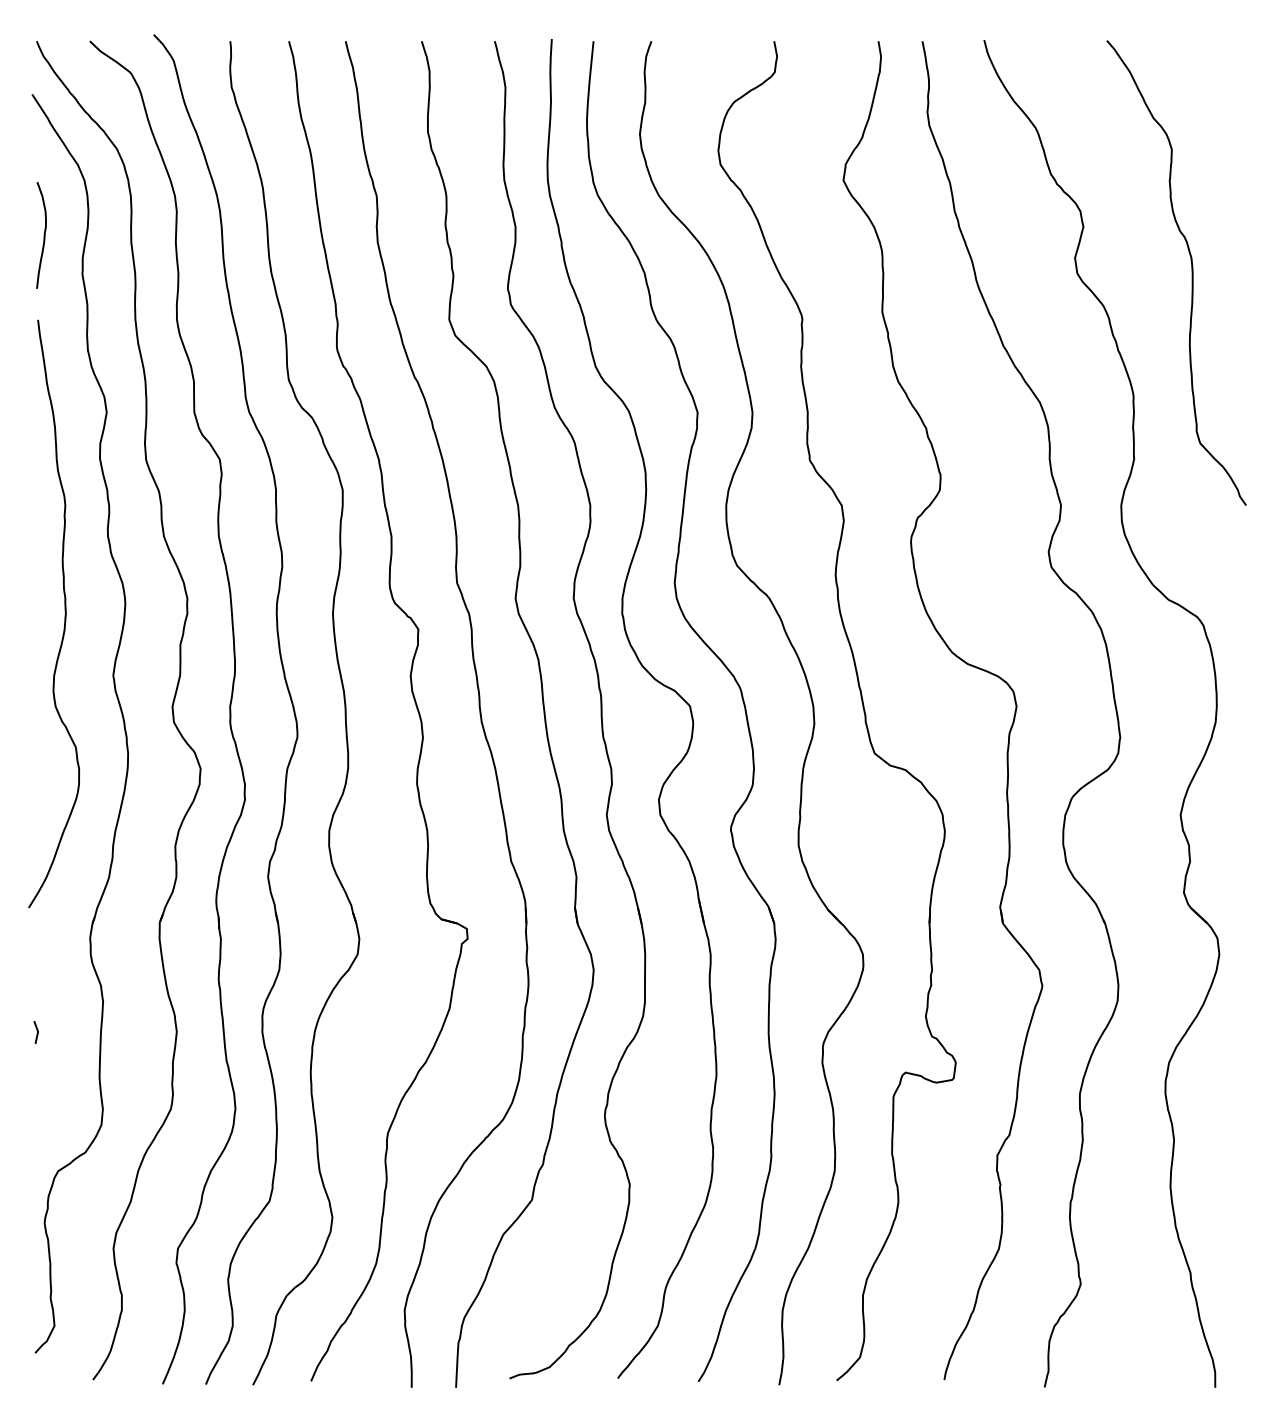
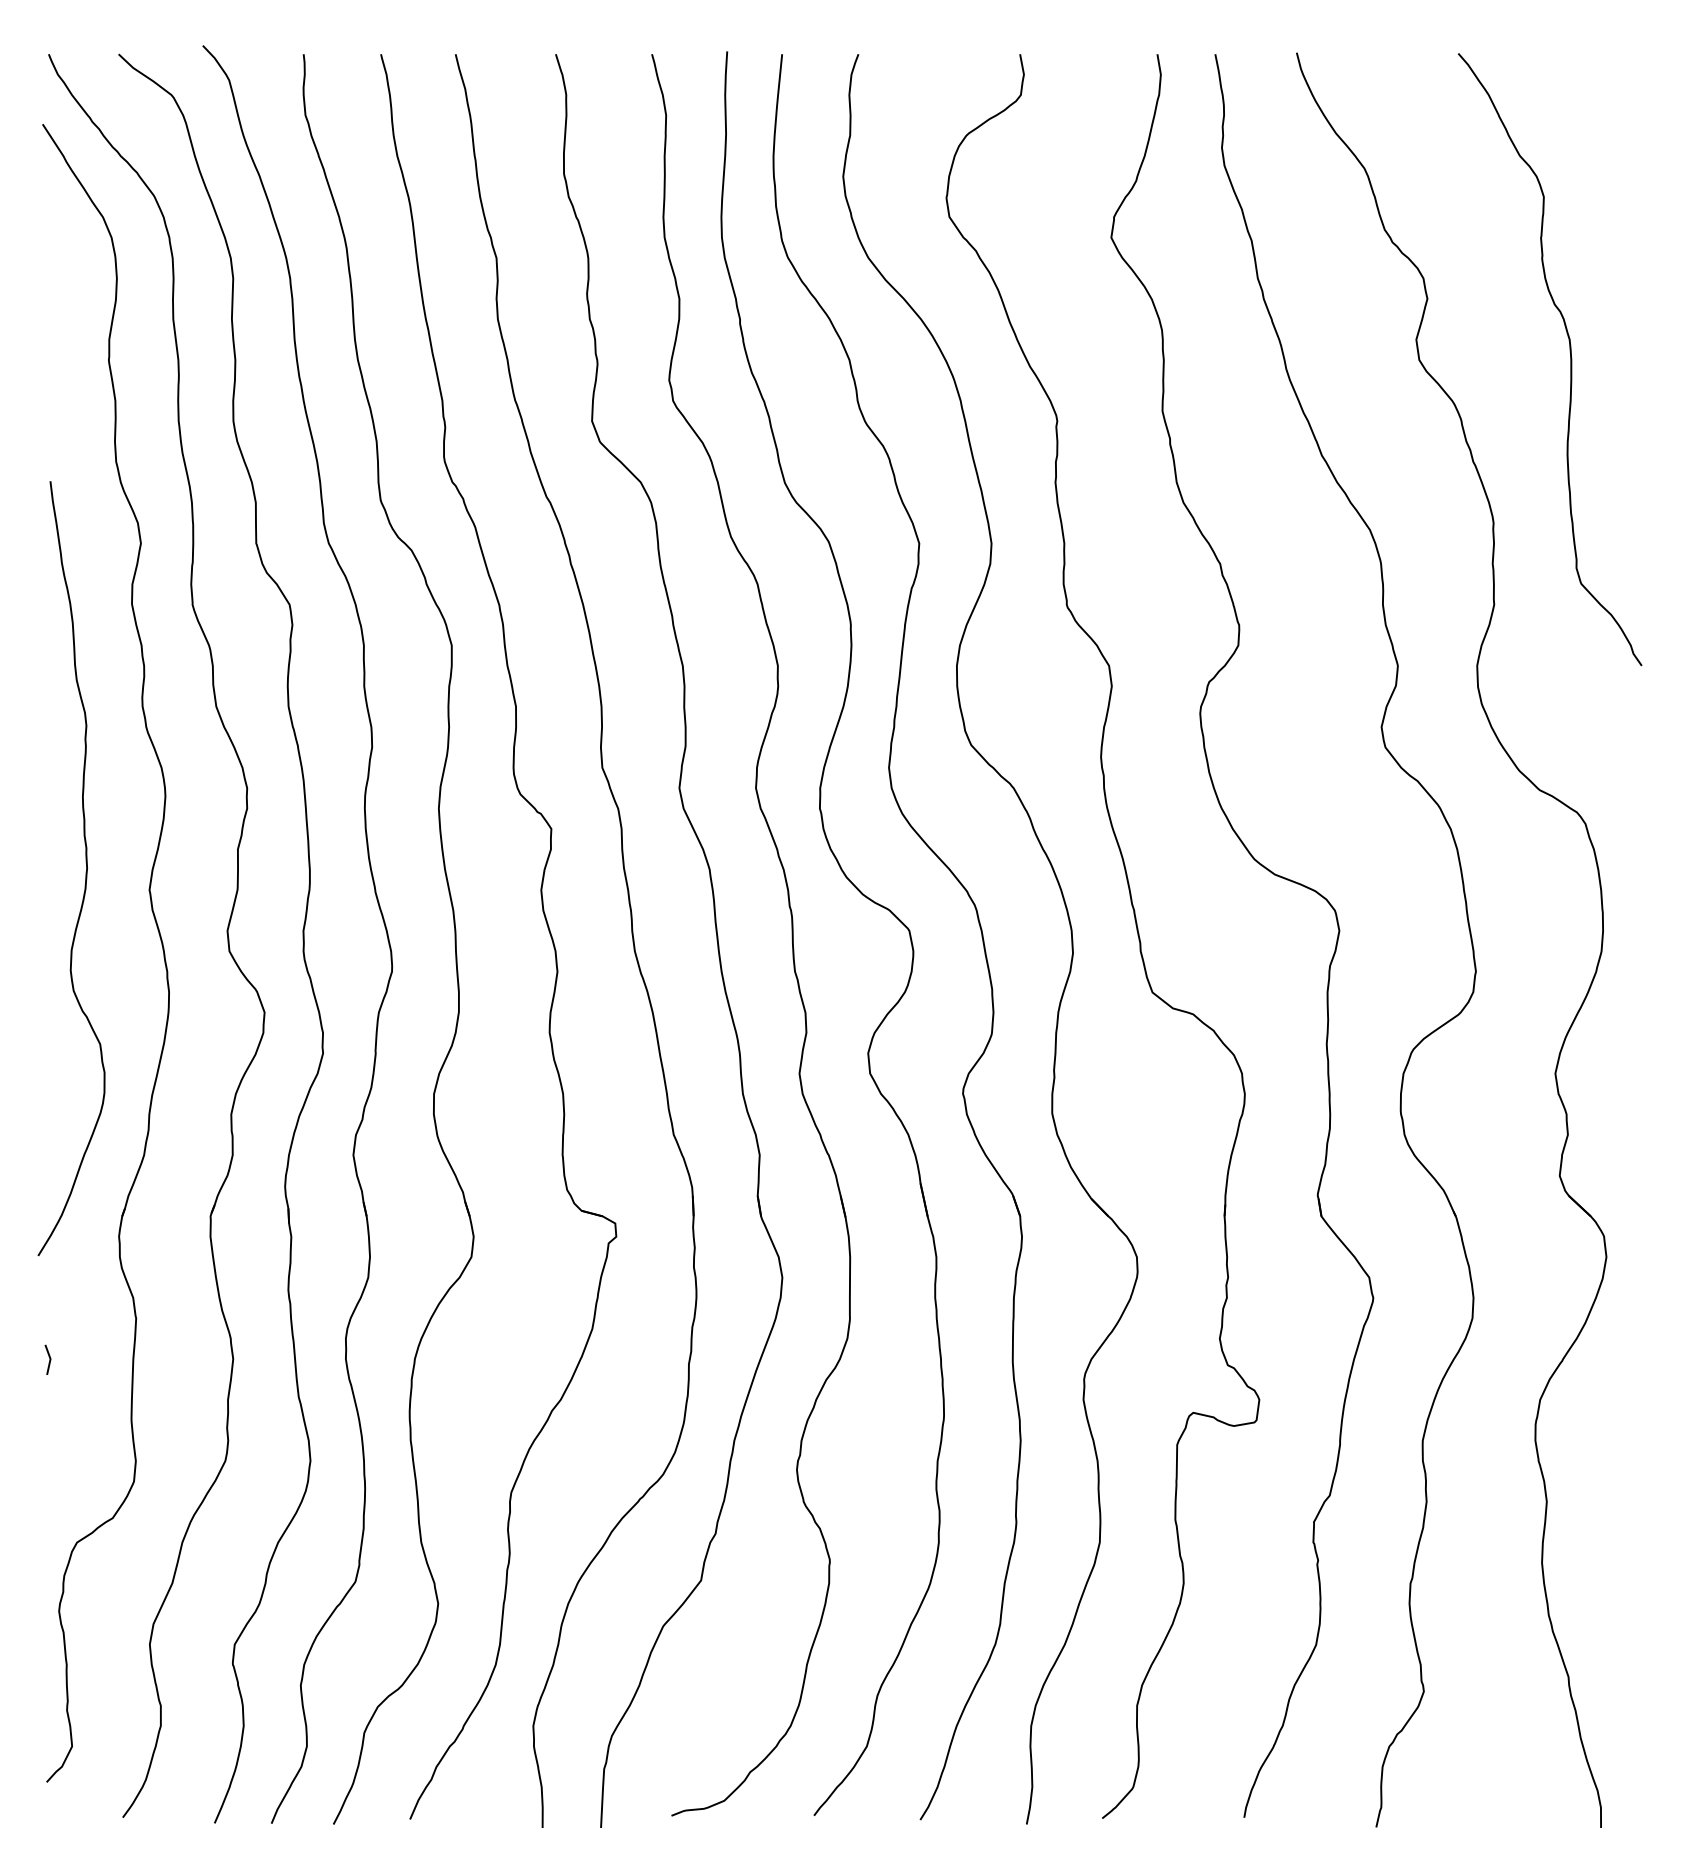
curve: (44, 235) -> (58, 309), removed
curve: (64, 616) -> (85, 872), moved

